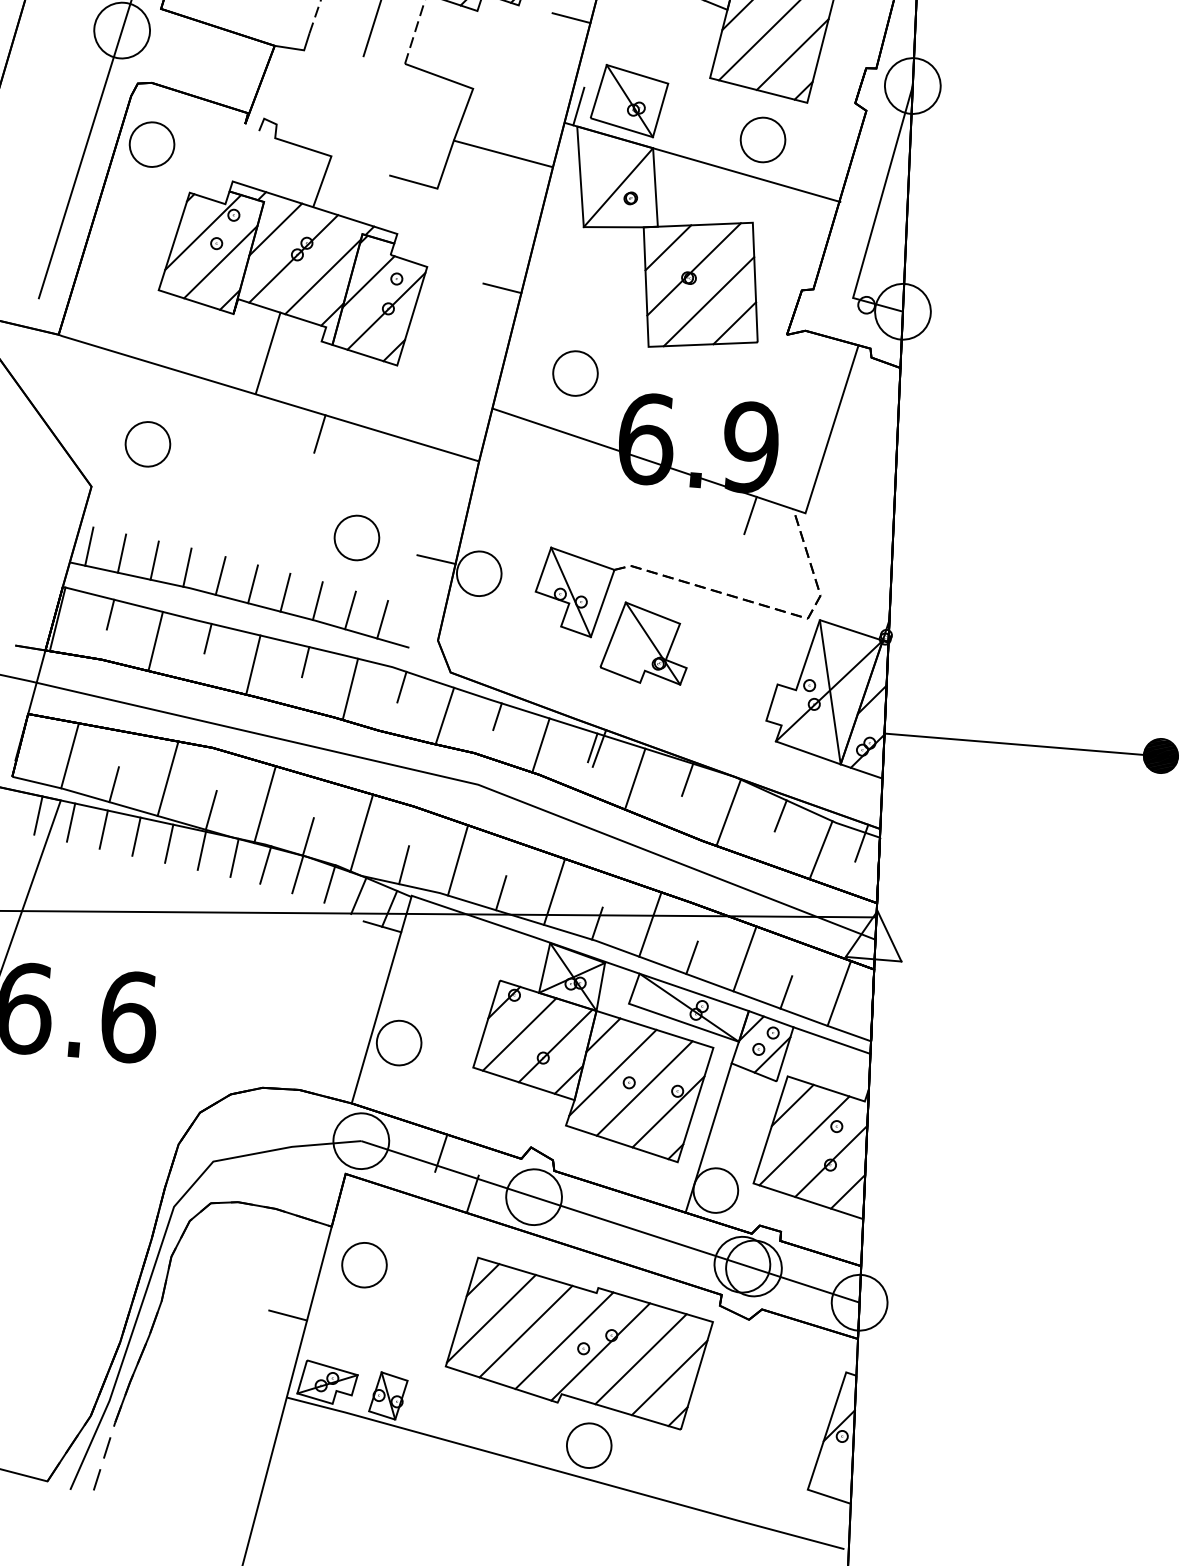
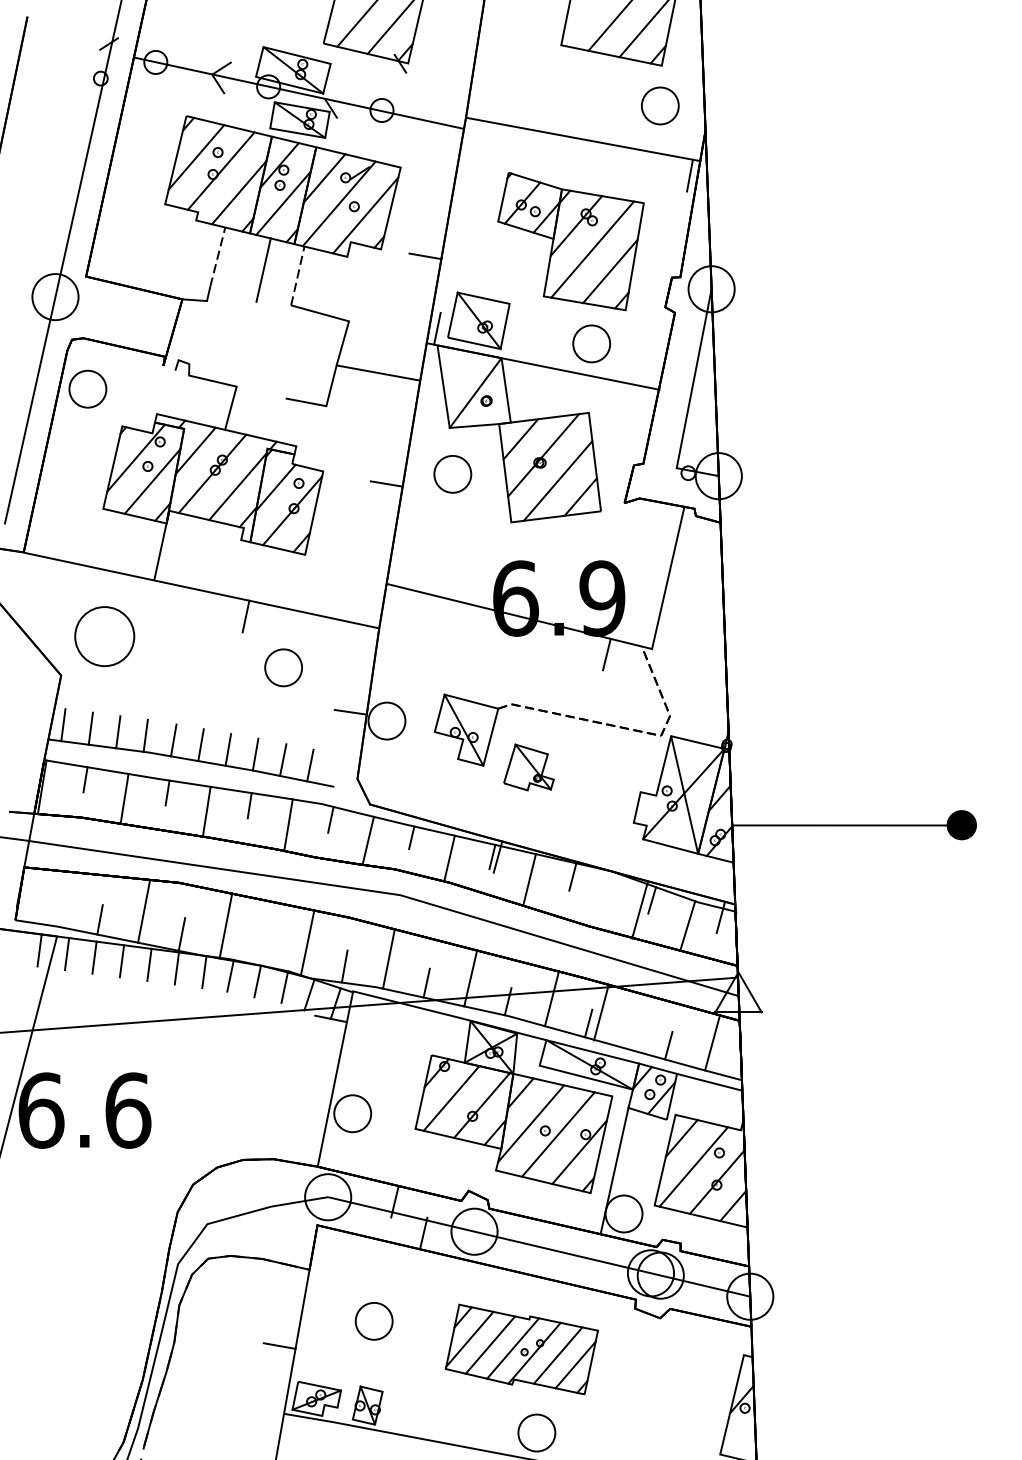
line: (267, 353) -> (161, 545), moved
part: (575, 373) -> (452, 474), moved
part: (147, 444) -> (104, 636), size x1.6
part: (356, 537) -> (283, 667), moved
part: (645, 643) -> (528, 767), size x0.7
line: (69, 755) -> (61, 898), removed
line: (728, 812) -> (639, 910), moved
line: (307, 836) -> (263, 949), removed
line: (745, 958) -> (601, 1012), moved
part: (363, 1265) -> (373, 1321), moved
part: (578, 1343) -> (521, 1349), size x0.7

